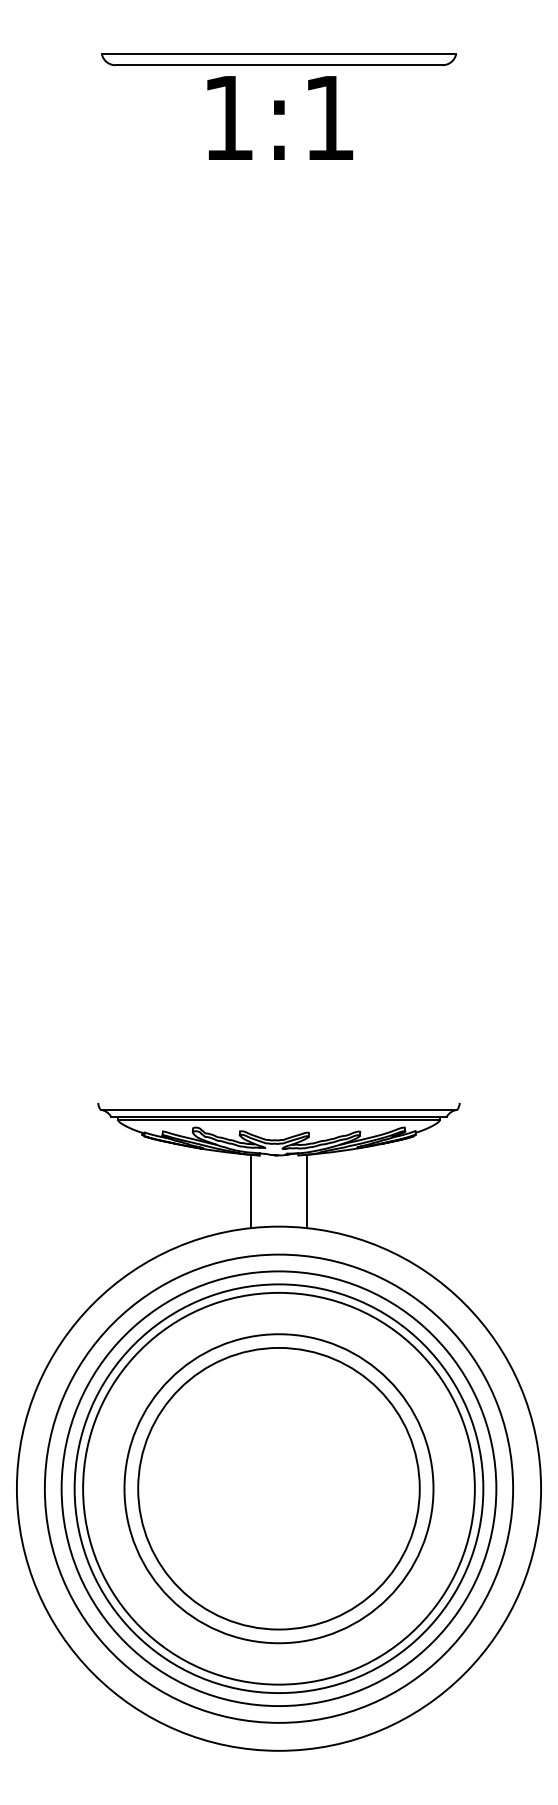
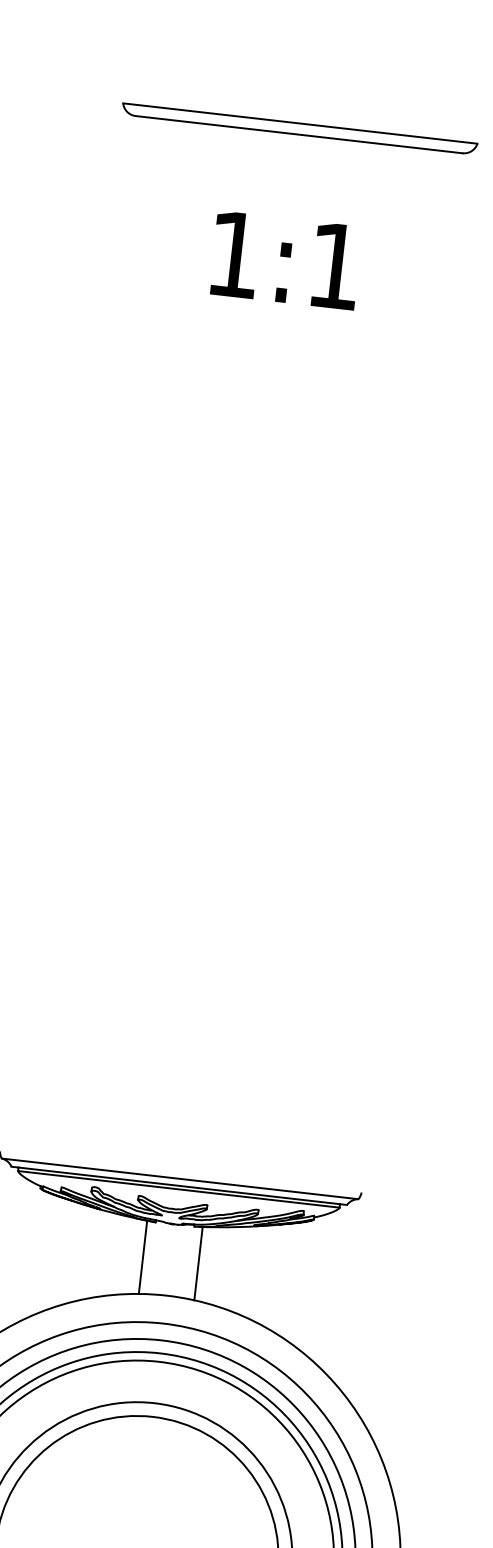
text: (280, 117) -> (286, 260), moved

